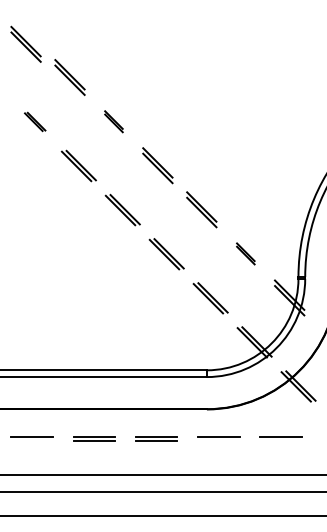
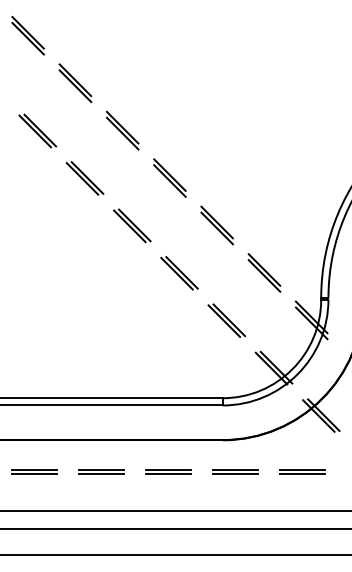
part: (25, 43) -> (27, 34), moved
part: (35, 121) -> (38, 130), size x1.67
part: (113, 121) -> (122, 130), size x1.67
part: (245, 253) -> (264, 272), size x1.67
line: (31, 440) -> (33, 473), added
line: (218, 440) -> (235, 473), added
line: (280, 440) -> (301, 473), added

